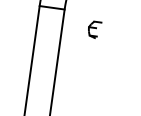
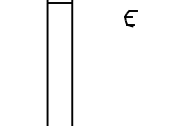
part: (94, 29) -> (130, 18), moved

